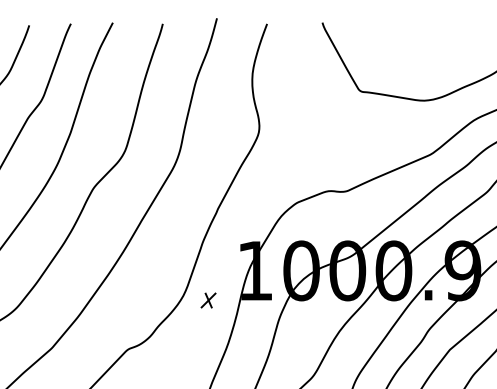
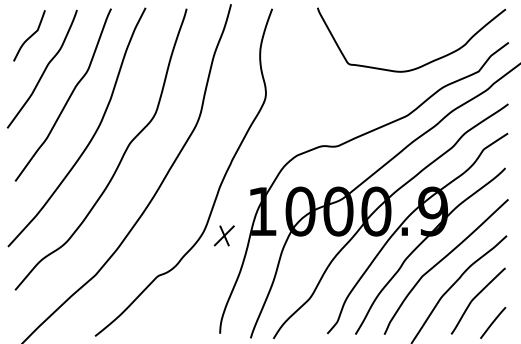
part: (207, 300) -> (223, 235), size x1.67

